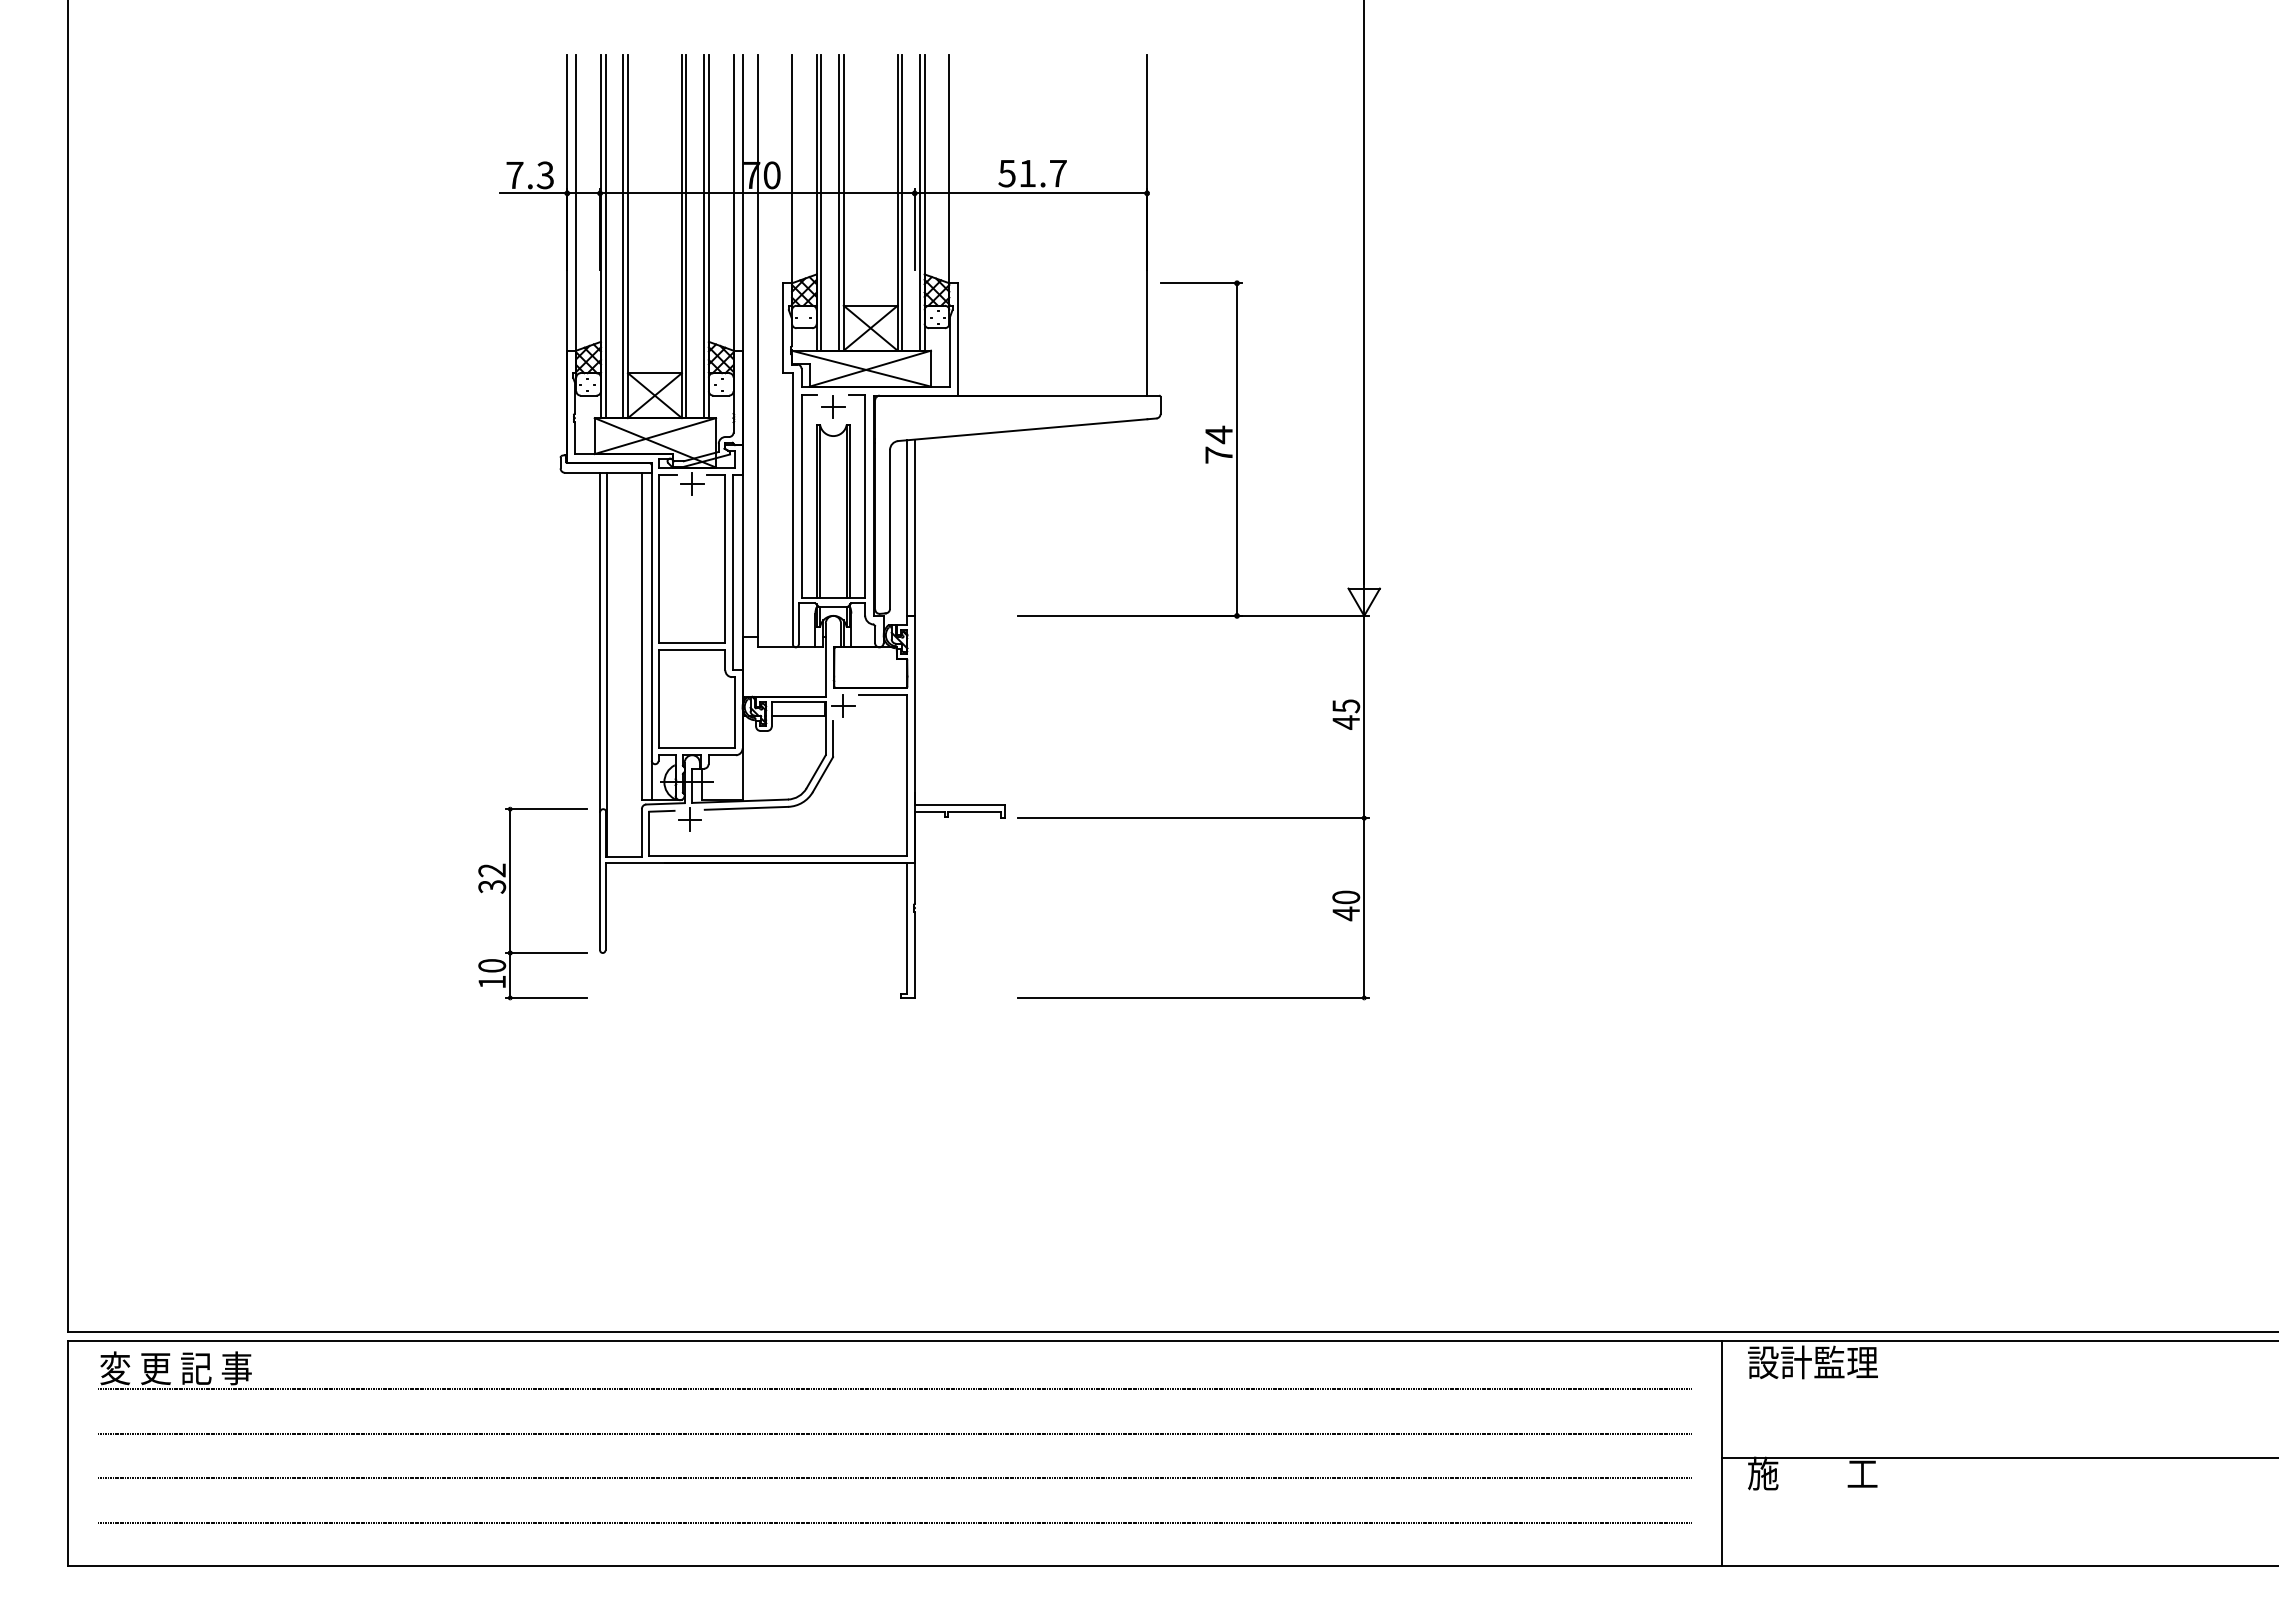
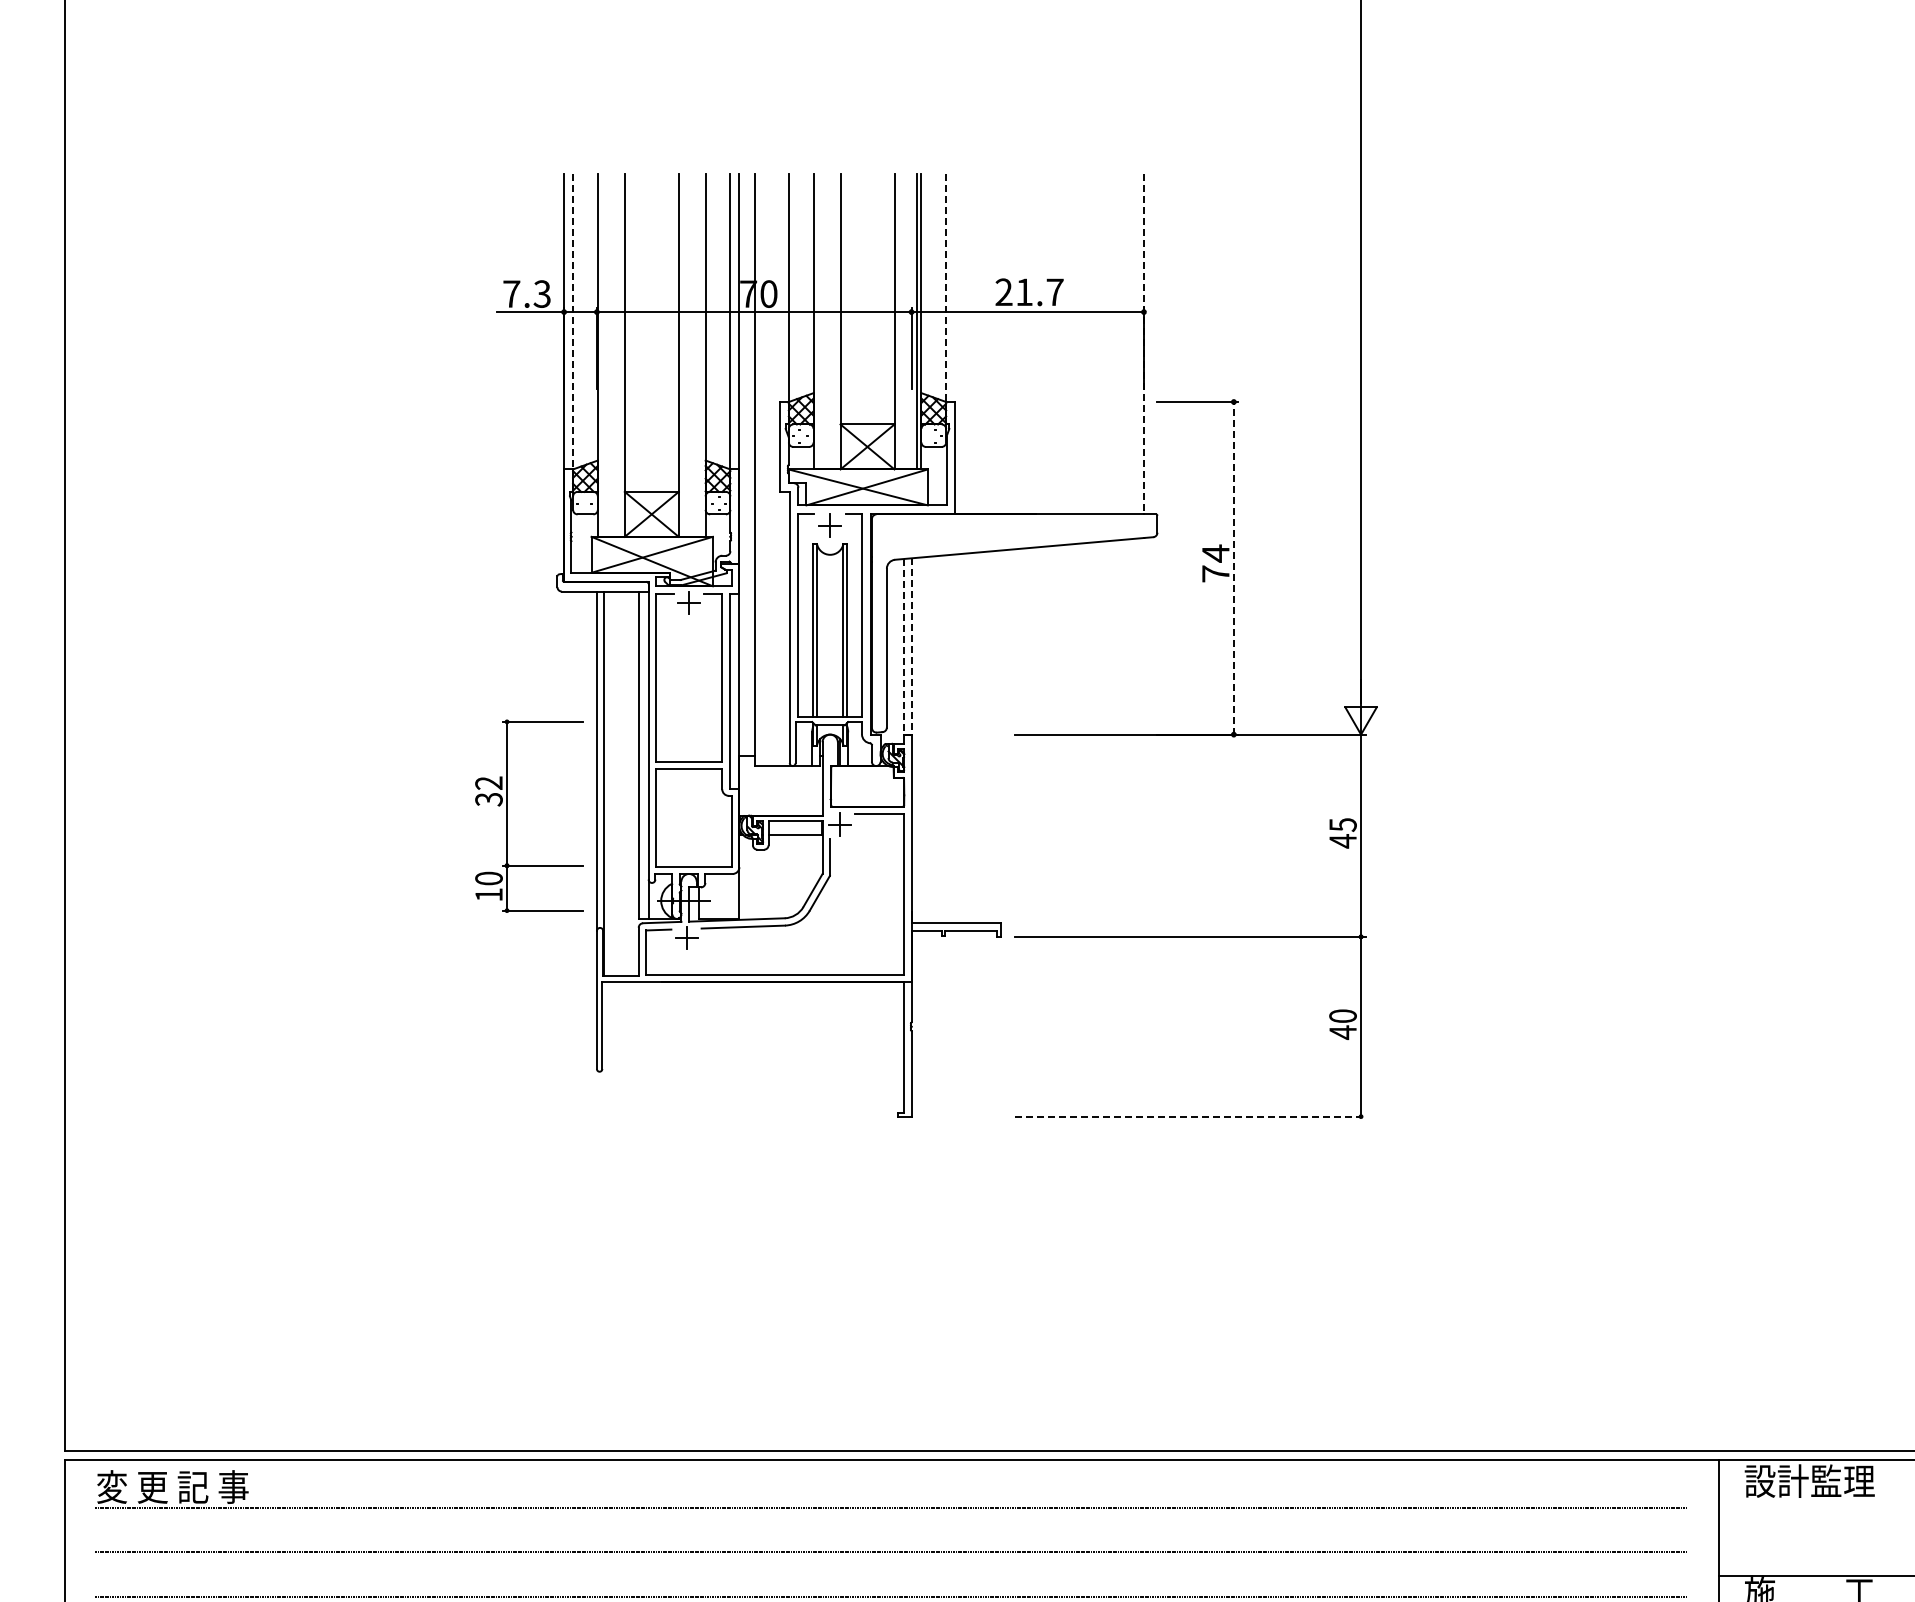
line: (949, 170) -> (946, 289), solid -> dashed
text: (1006, 173) -> (1003, 292), 51.7 -> 21.7
line: (821, 202) -> (818, 321), removed
line: (839, 202) -> (836, 321), removed
line: (902, 202) -> (899, 321), removed
line: (576, 204) -> (573, 323), solid -> dashed
line: (1147, 225) -> (1144, 344), solid -> dashed
line: (605, 236) -> (602, 355), removed
line: (623, 236) -> (620, 355), removed
line: (686, 236) -> (683, 355), removed
line: (704, 236) -> (701, 355), removed
line: (1237, 449) -> (1234, 568), solid -> dashed
line: (907, 528) -> (904, 647), solid -> dashed
line: (914, 528) -> (911, 647), solid -> dashed
part: (510, 903) -> (507, 816), moved
line: (1193, 997) -> (1190, 1116), solid -> dashed

